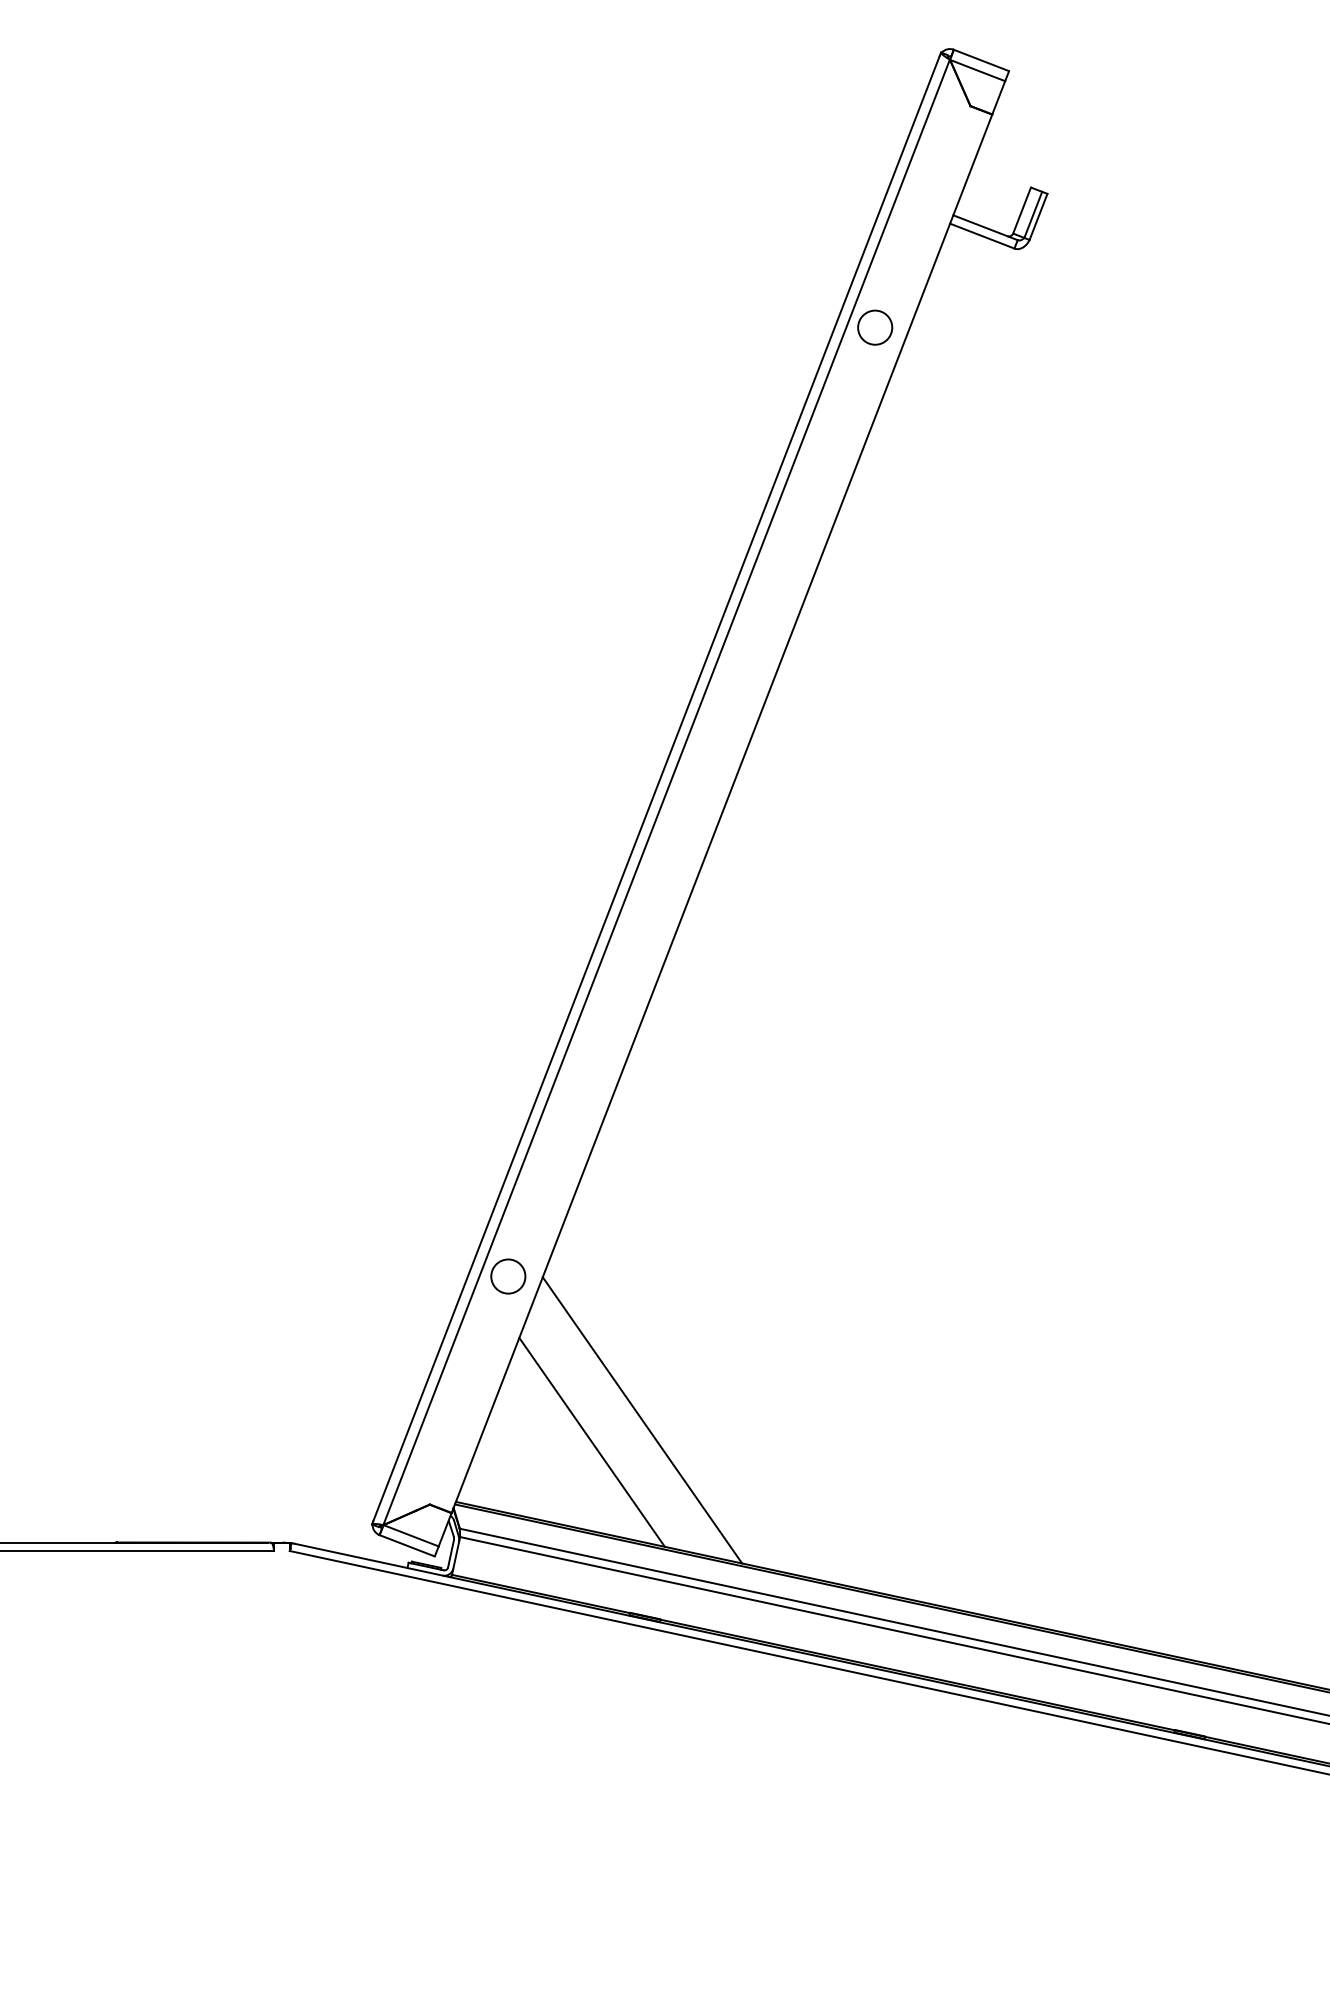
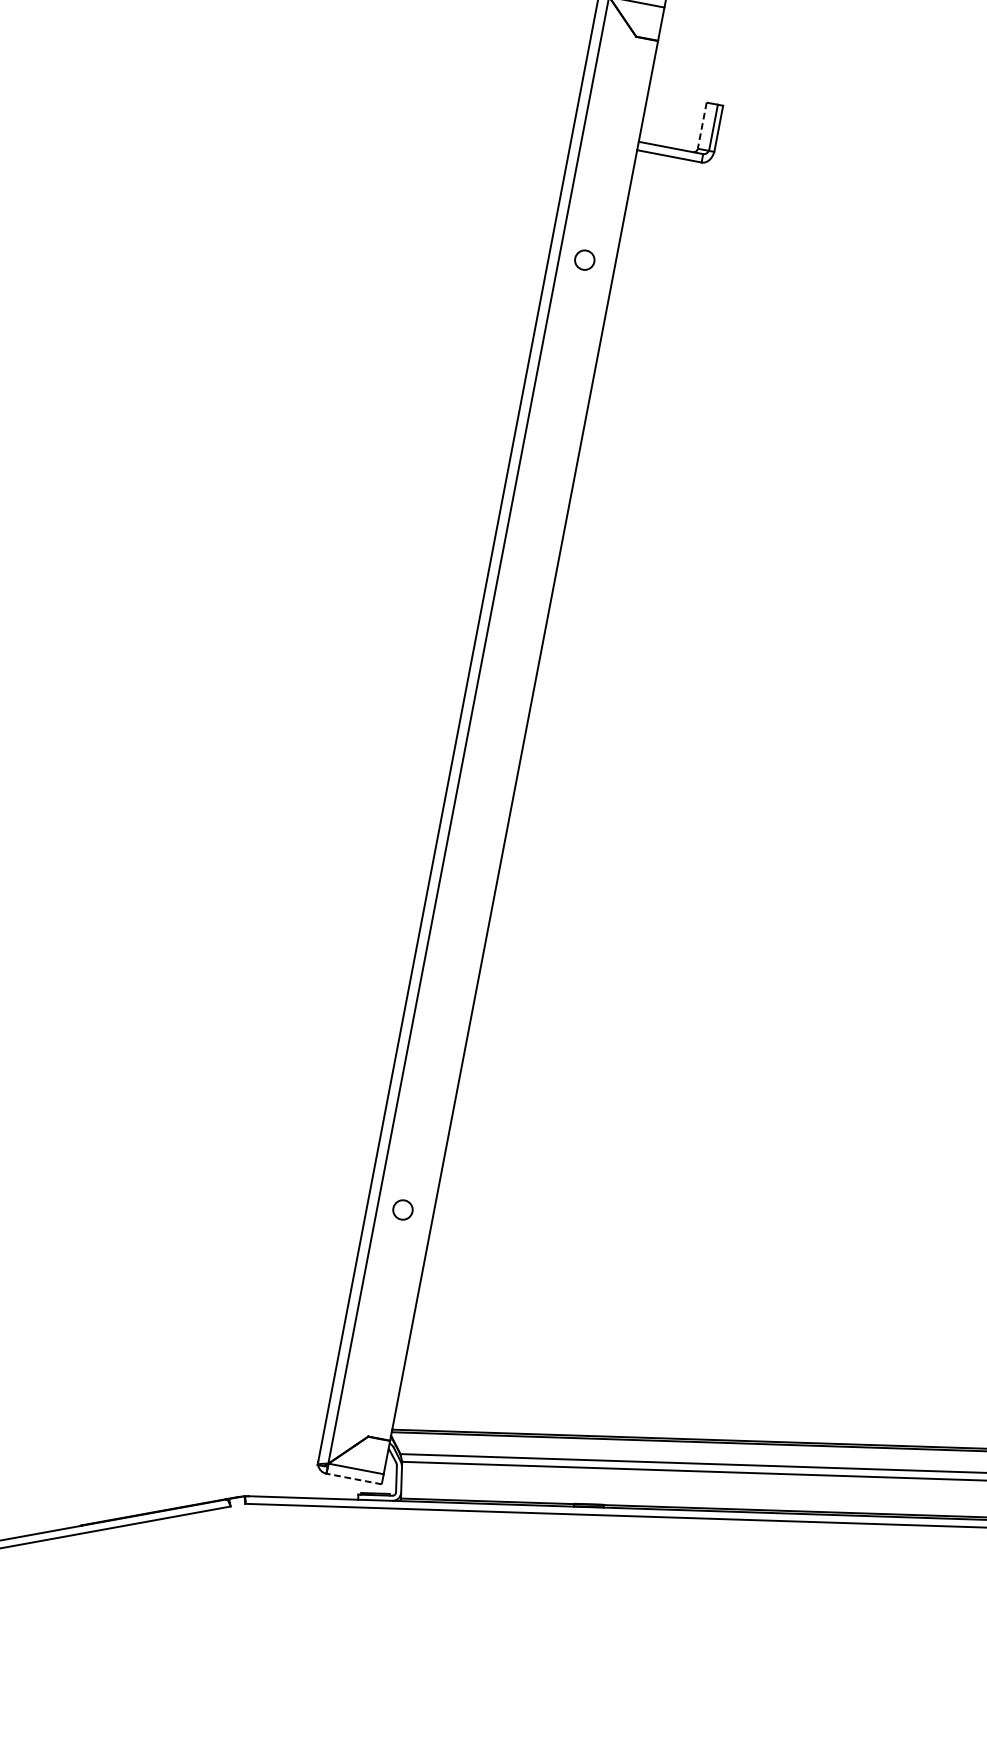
line: (1022, 210) -> (702, 125), solid -> dashed
circle: (875, 327) -> (585, 259), size x0.6
circle: (508, 1276) -> (403, 1209), size x0.6
line: (642, 1420) -> (552, 1321), removed
line: (591, 1441) -> (508, 1350), removed
line: (407, 1545) -> (354, 1478), solid -> dashed

